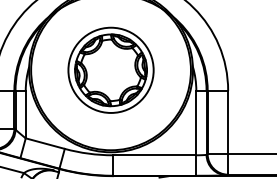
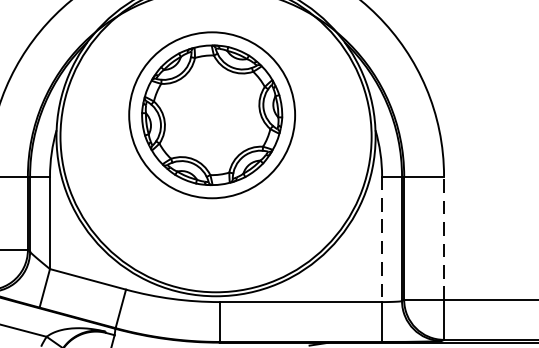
part: (110, 69) -> (211, 113), moved
line: (228, 122) -> (444, 238), solid -> dashed
line: (196, 123) -> (382, 240), solid -> dashed

